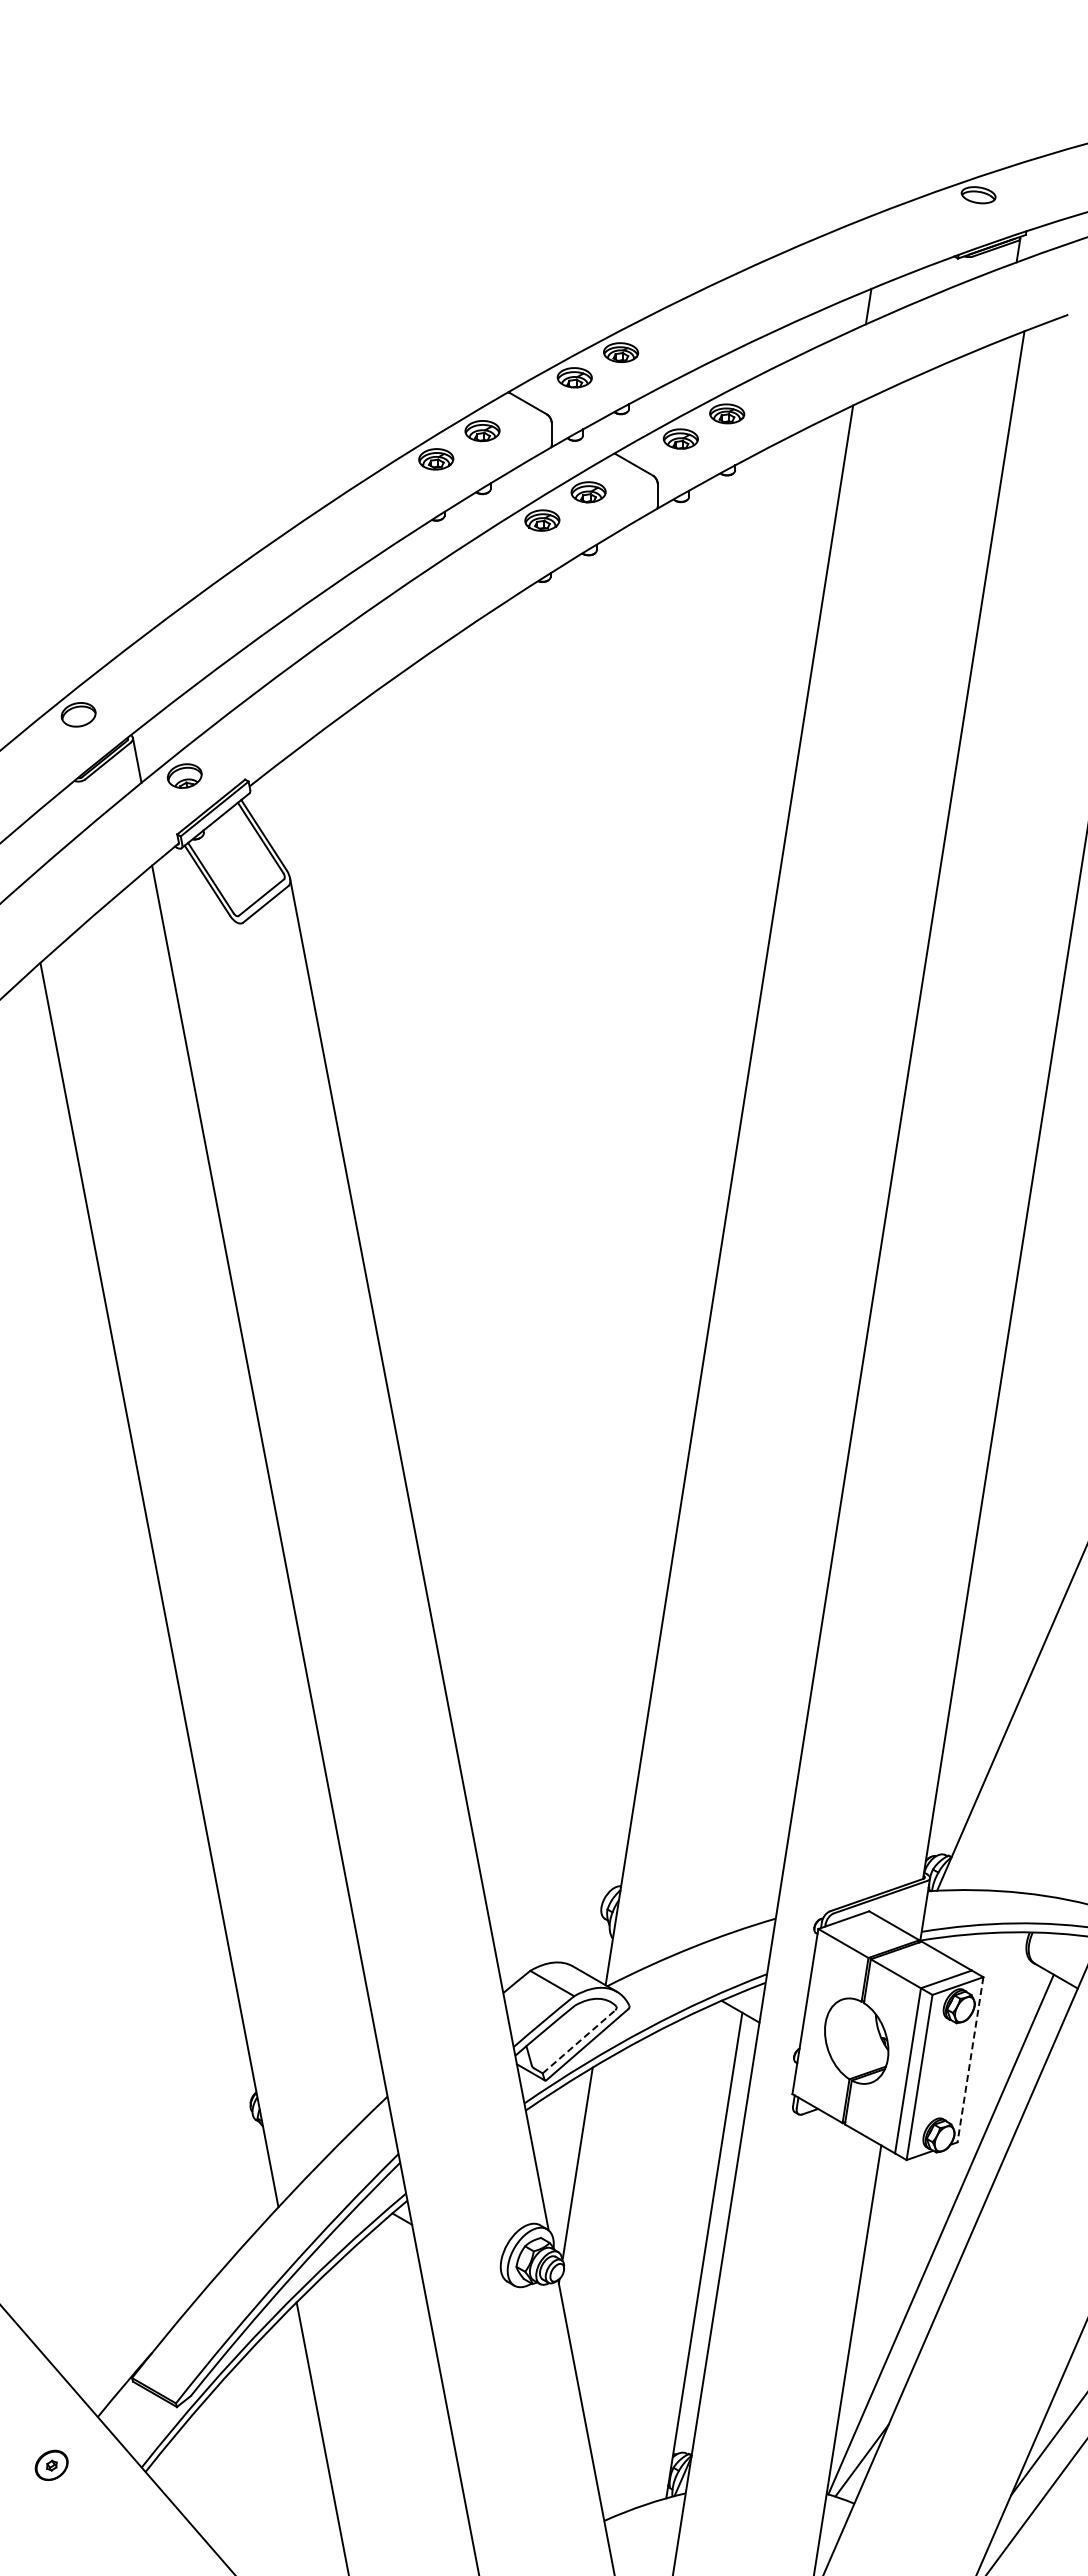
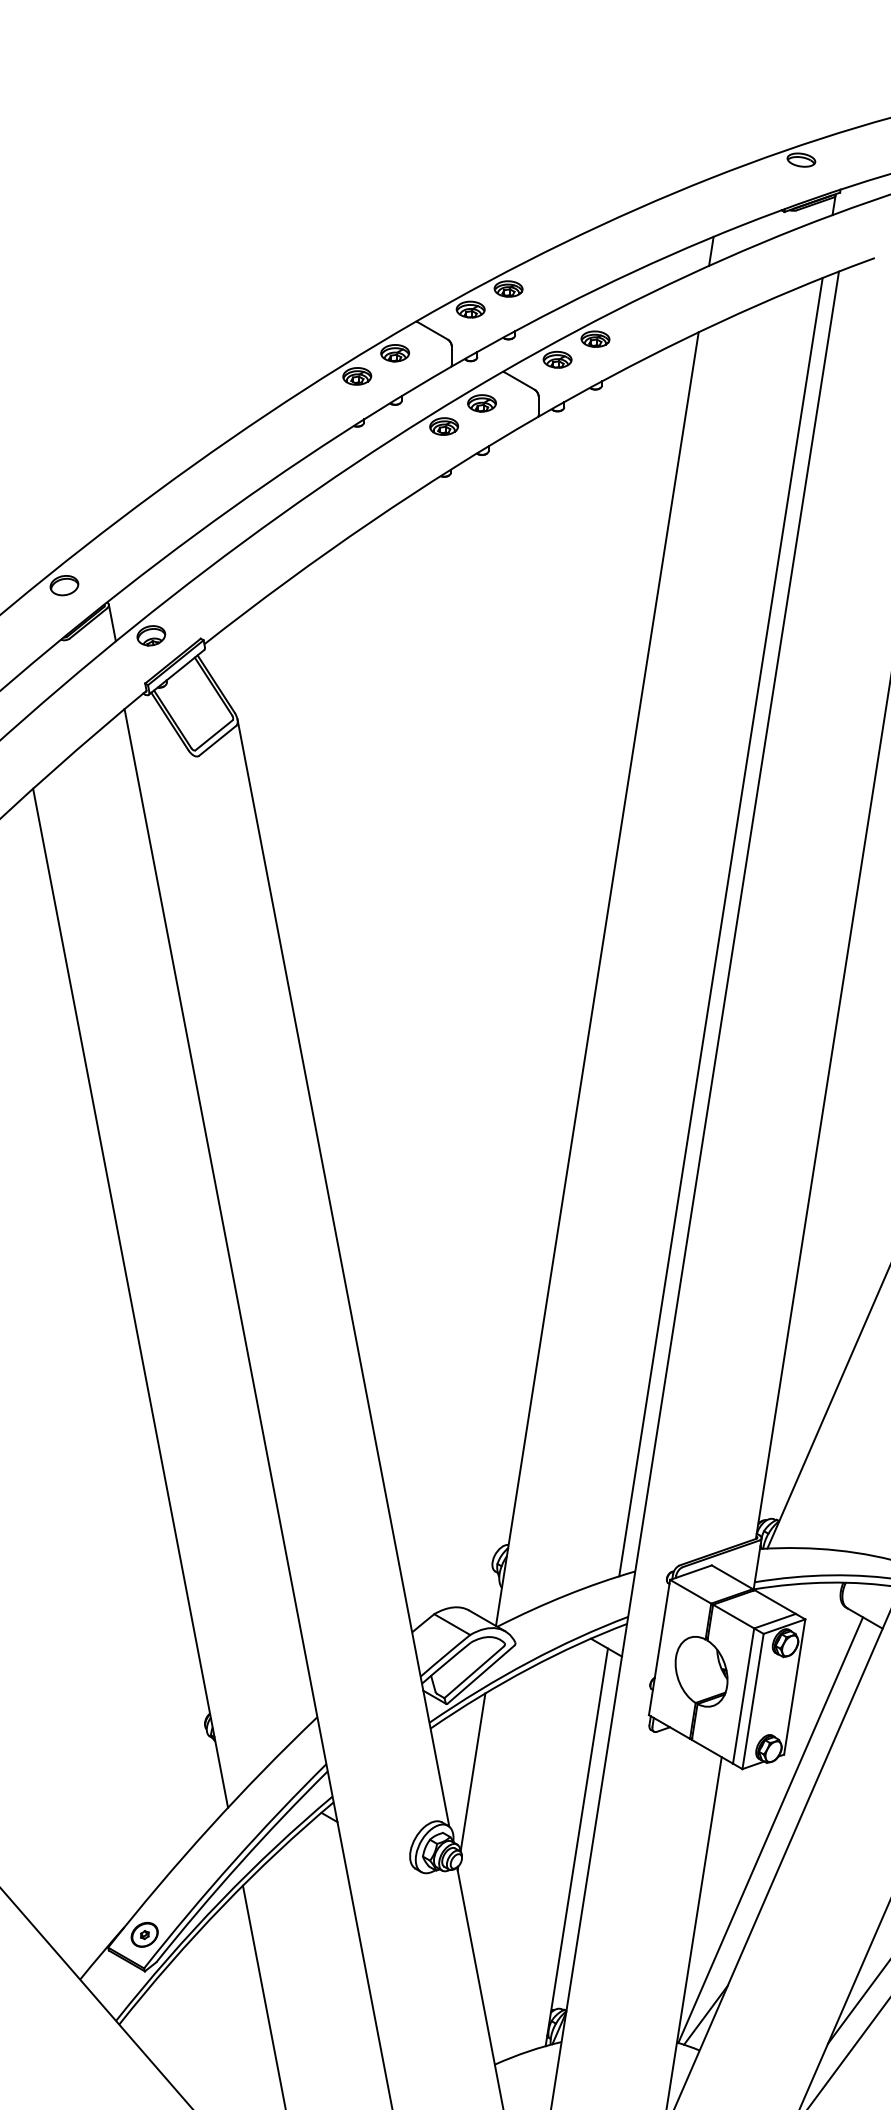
line: (880, 1131) -> (721, 926), added
line: (579, 2041) -> (474, 1672), dashed -> solid
line: (970, 2059) -> (794, 1686), dashed -> solid
part: (51, 2464) -> (144, 1934), moved

